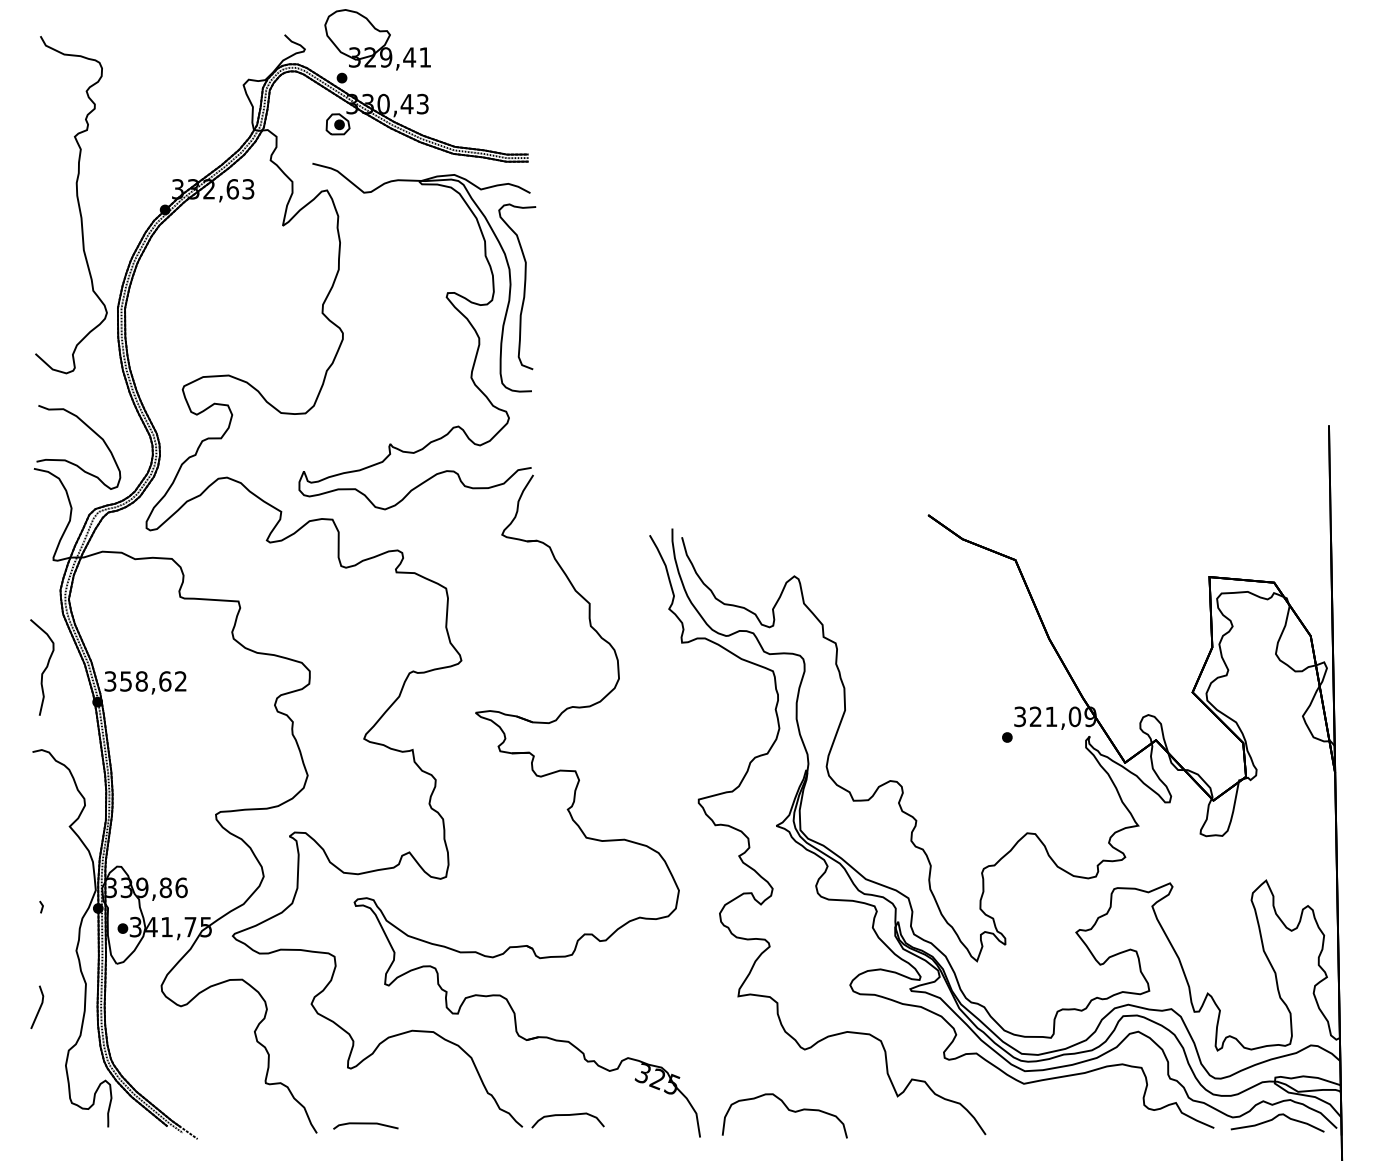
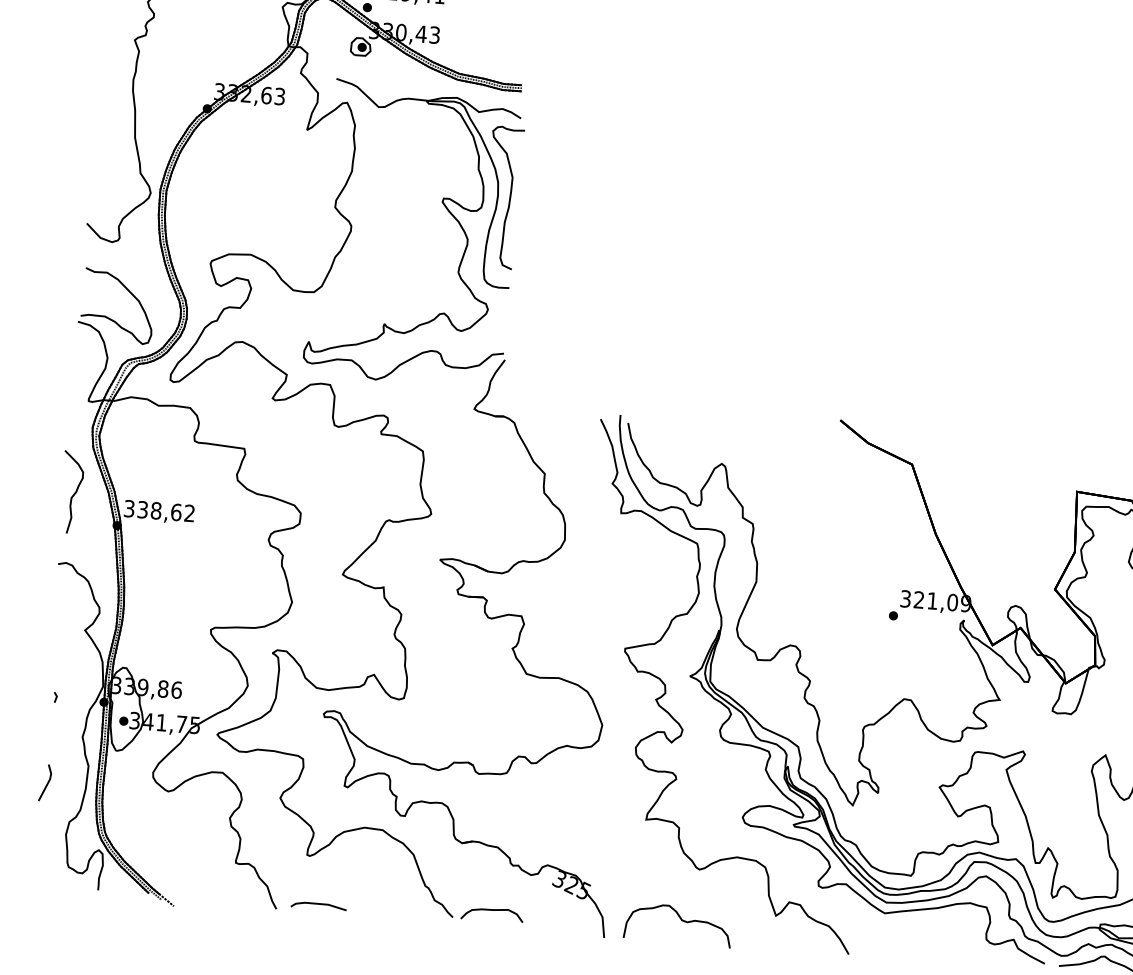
text: (125, 680) -> (142, 508), 358,62 -> 338,62

